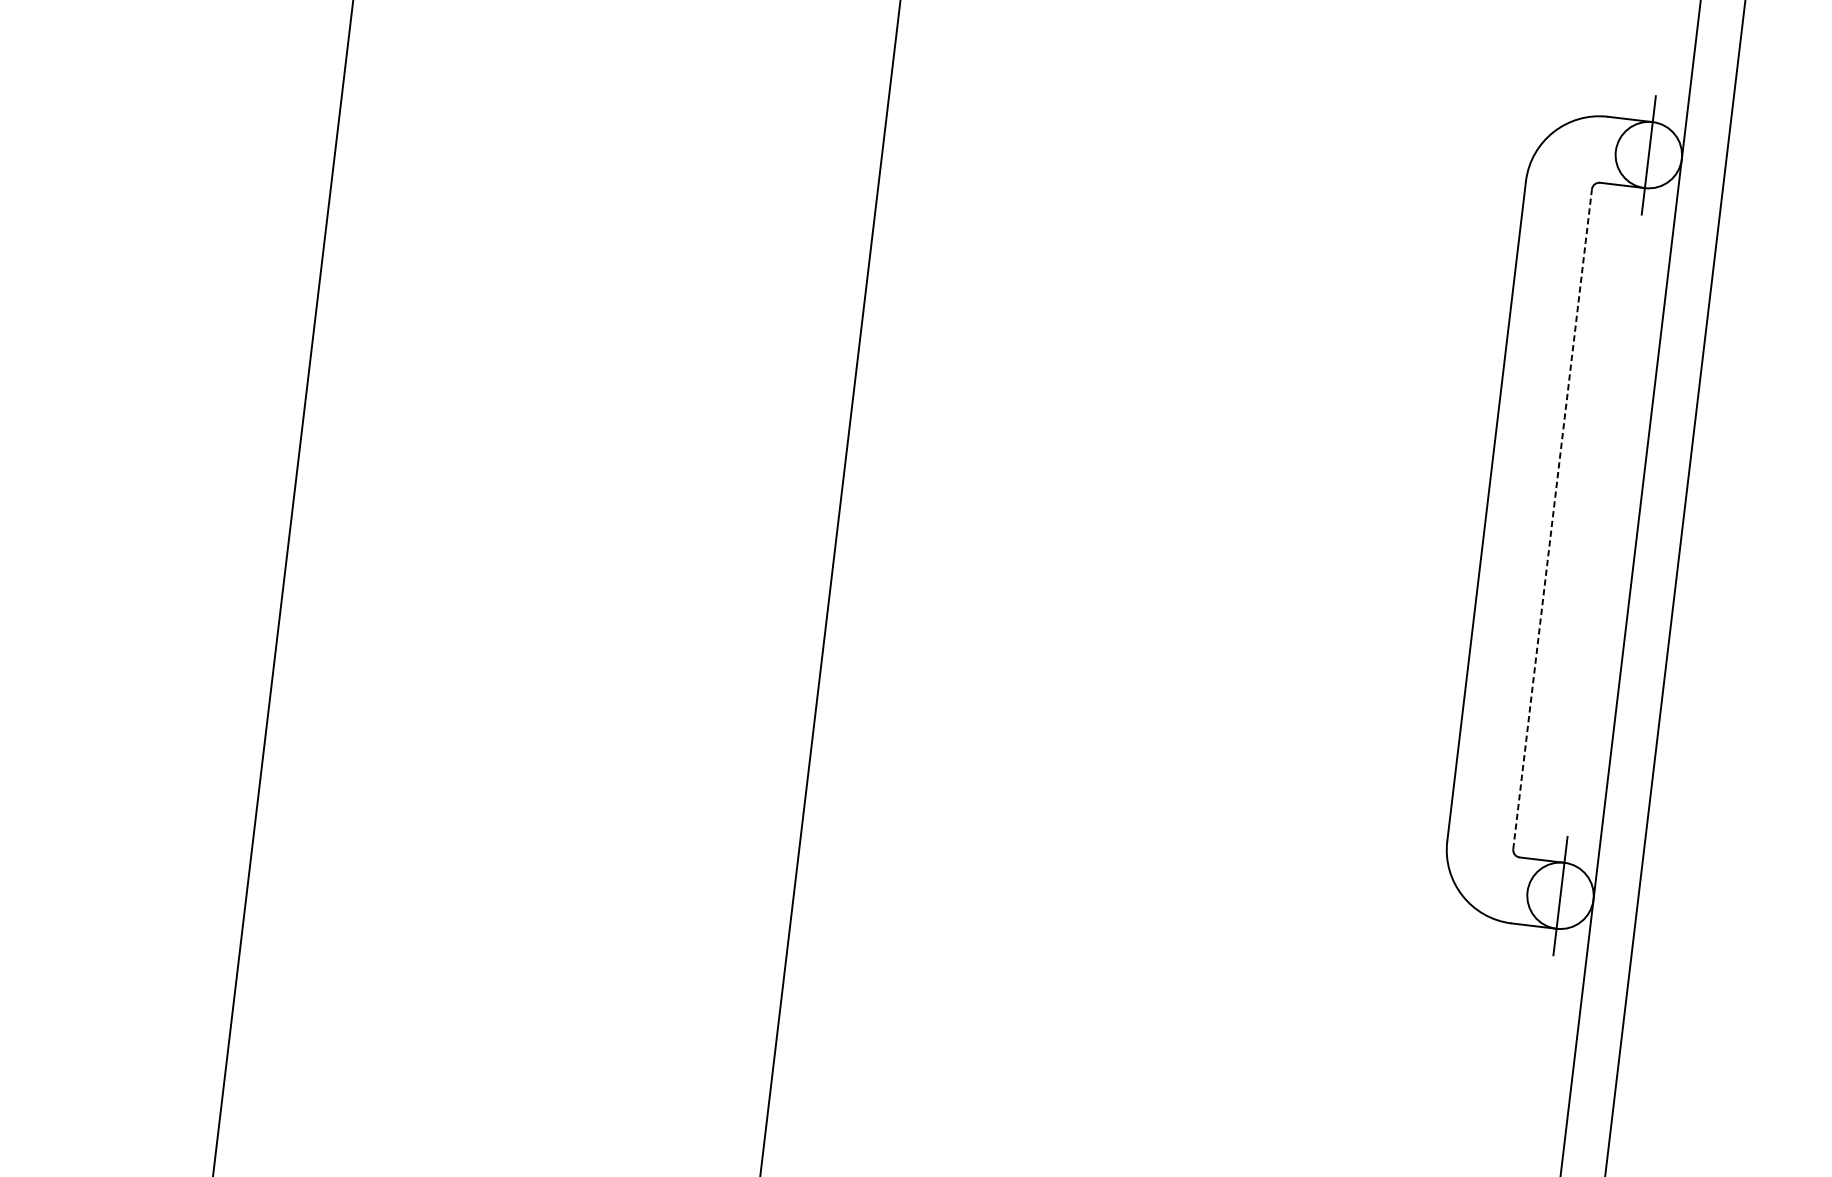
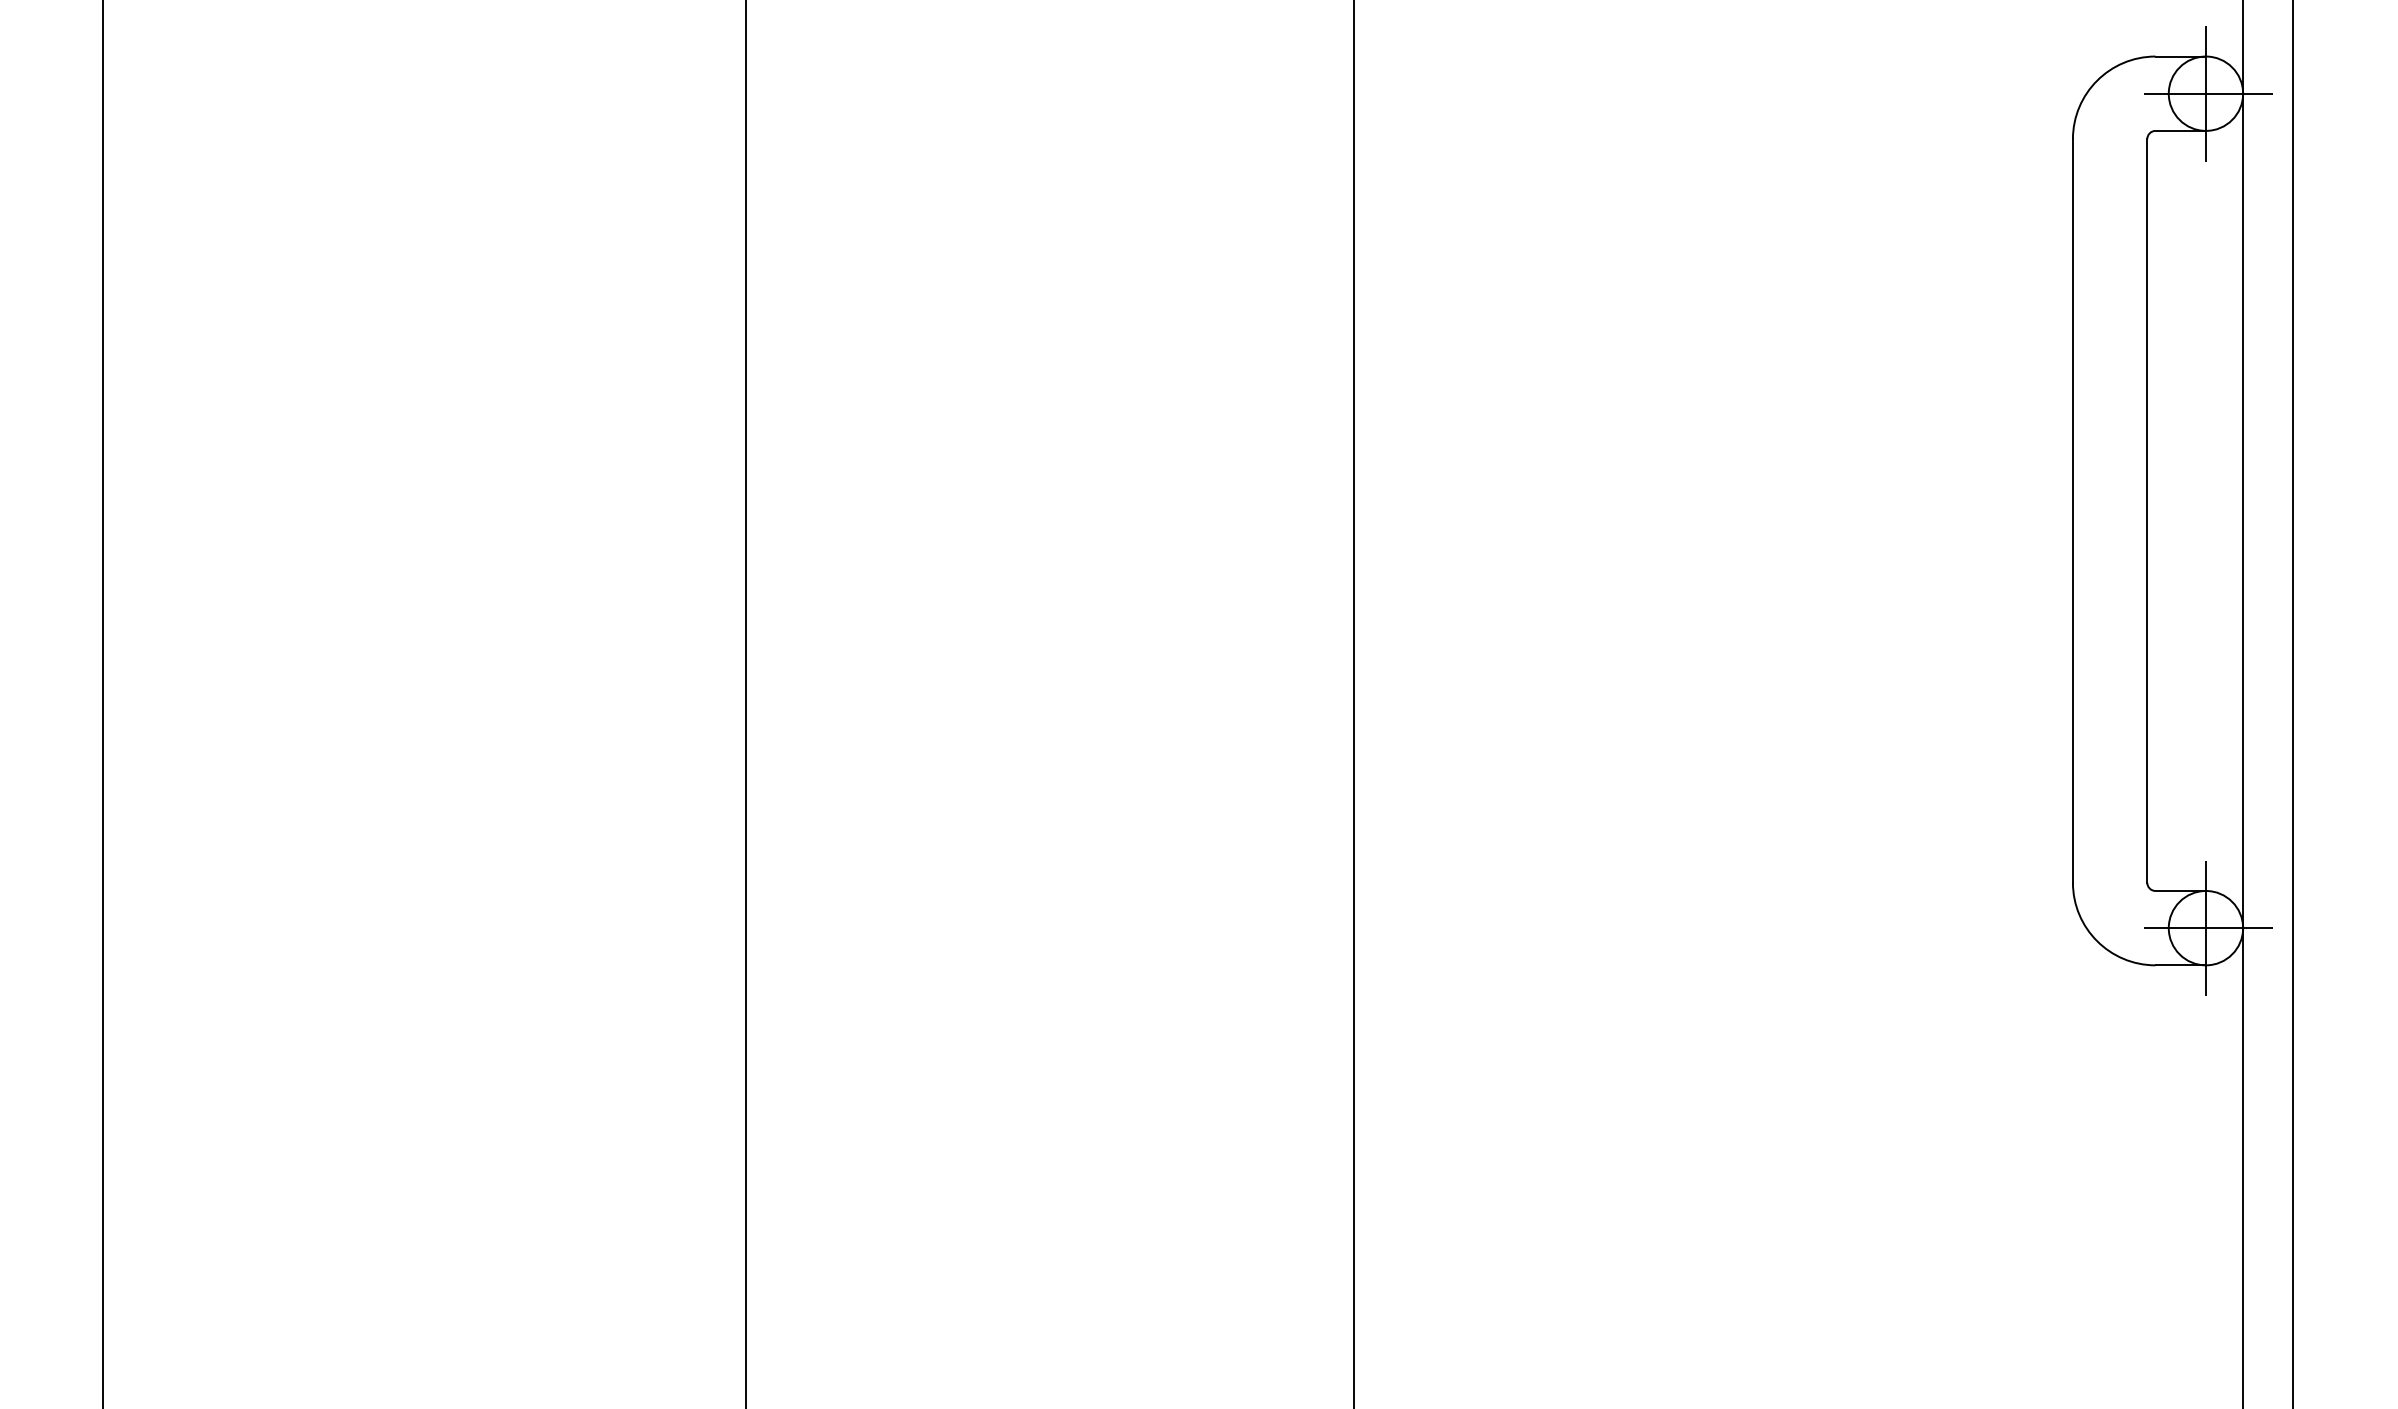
line: (1651, 155) -> (2208, 93), added
line: (1552, 518) -> (2147, 510), dashed -> solid
line: (1562, 896) -> (2208, 928), added

